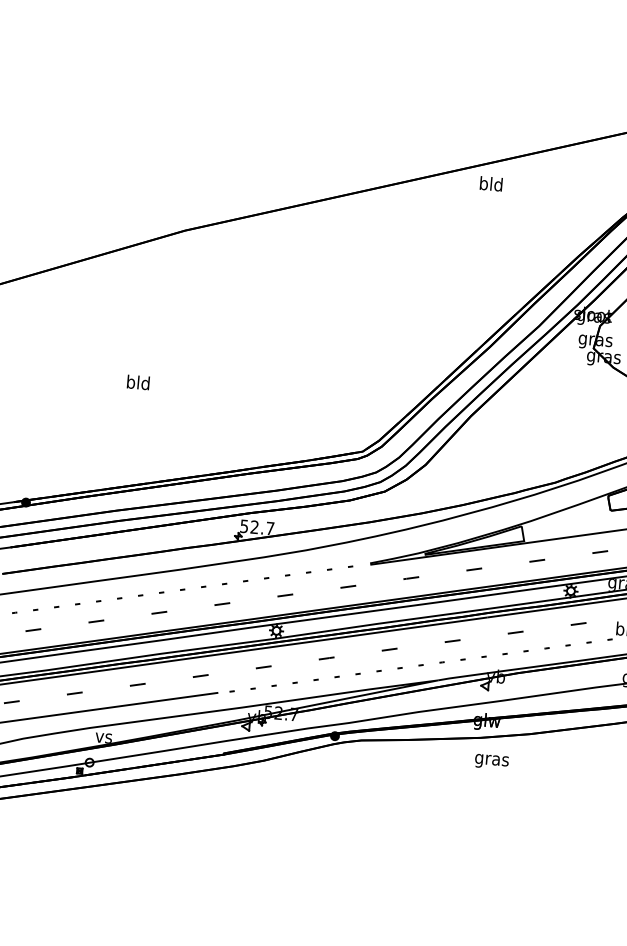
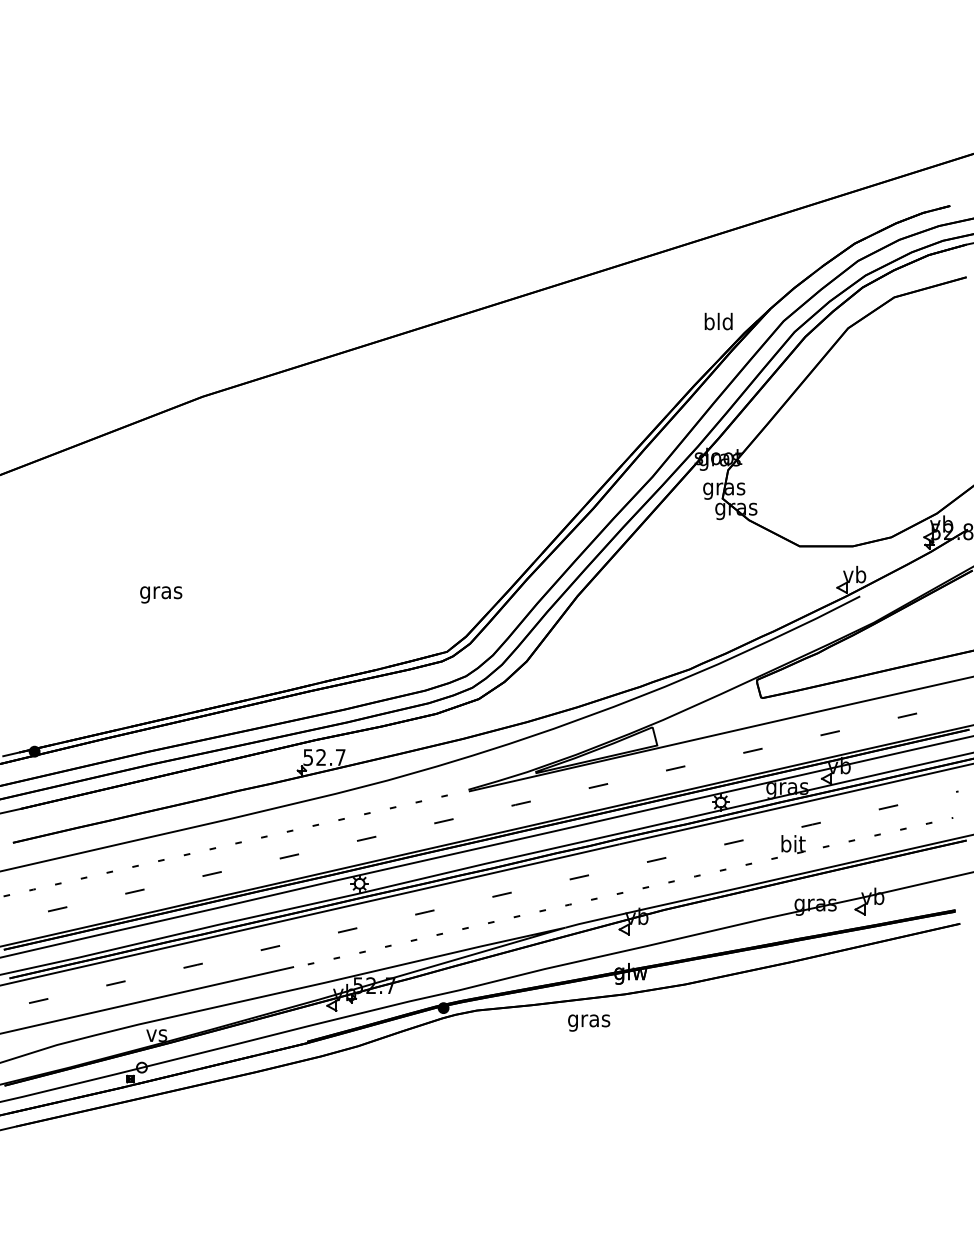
text: (491, 183) -> (718, 321), moved
text: (138, 384) -> (161, 592), bld -> gras
text: (492, 761) -> (589, 1022), moved

